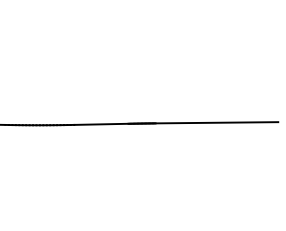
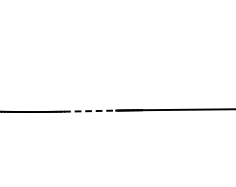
line: (101, 124) -> (90, 111), solid -> dashed

